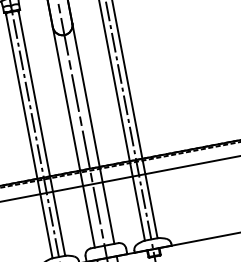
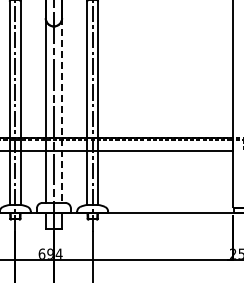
line: (94, 134) -> (62, 111), solid -> dashed

